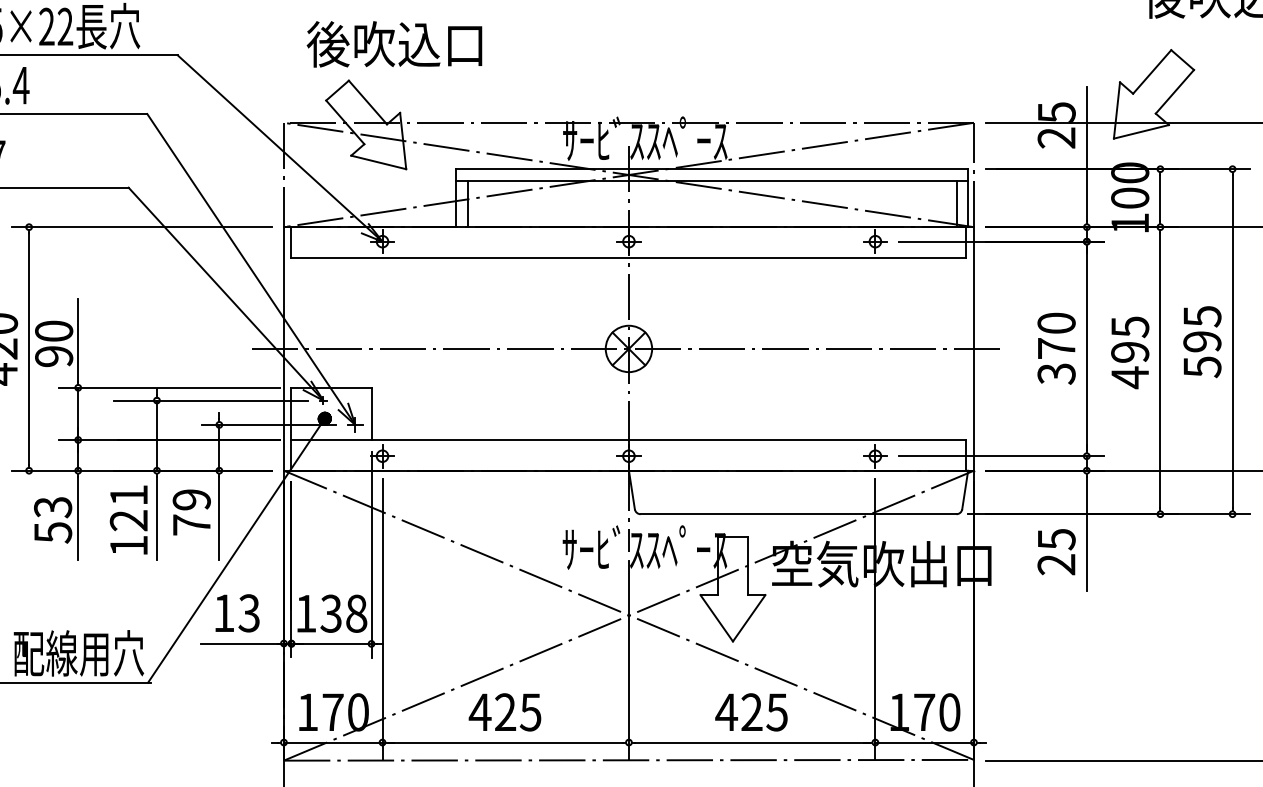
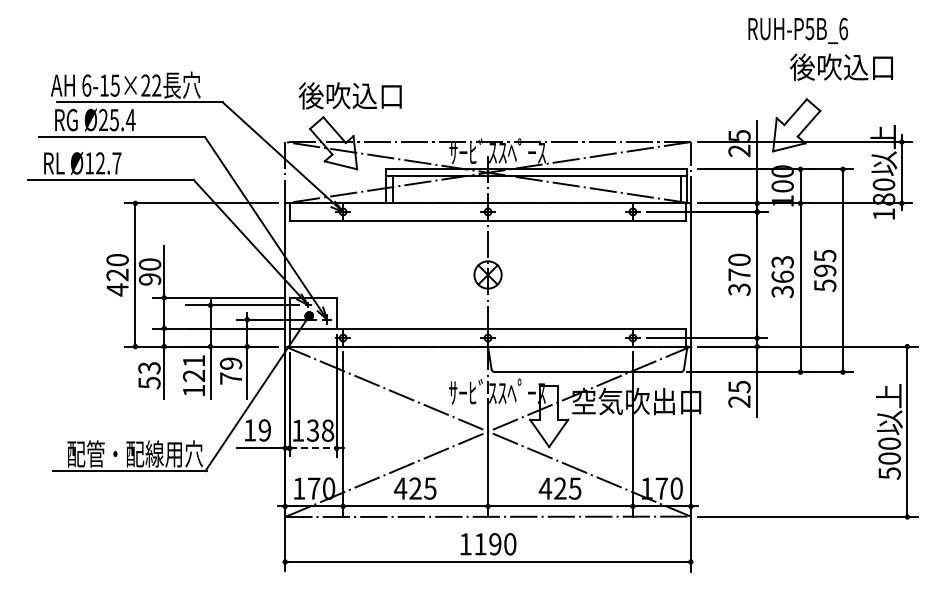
line: (628, 348) -> (487, 274), removed
text: (1129, 353) -> (782, 277), 495 -> 363
text: (248, 613) -> (264, 430), 13 -> 19
line: (332, 644) -> (313, 448), solid -> dashed

